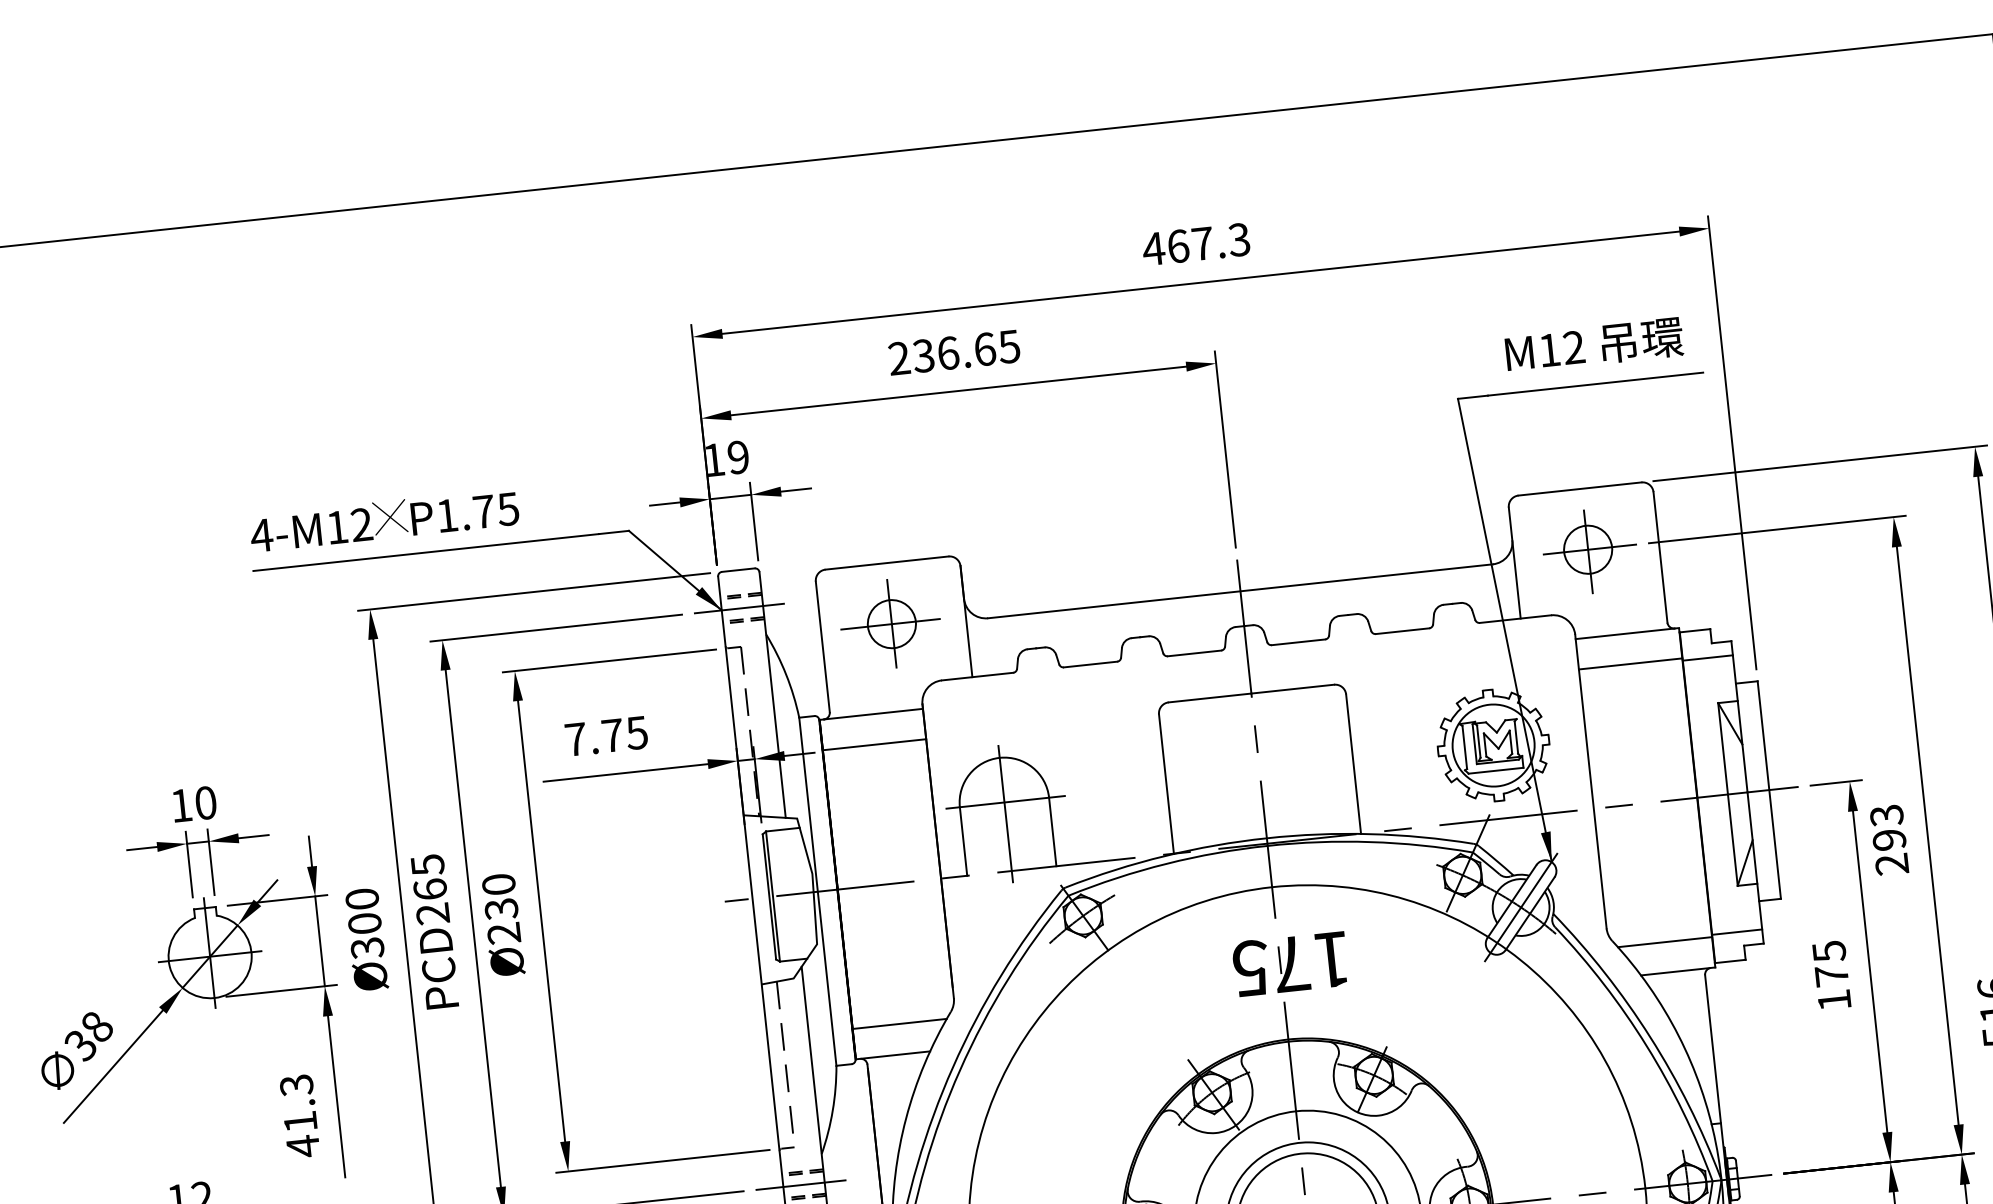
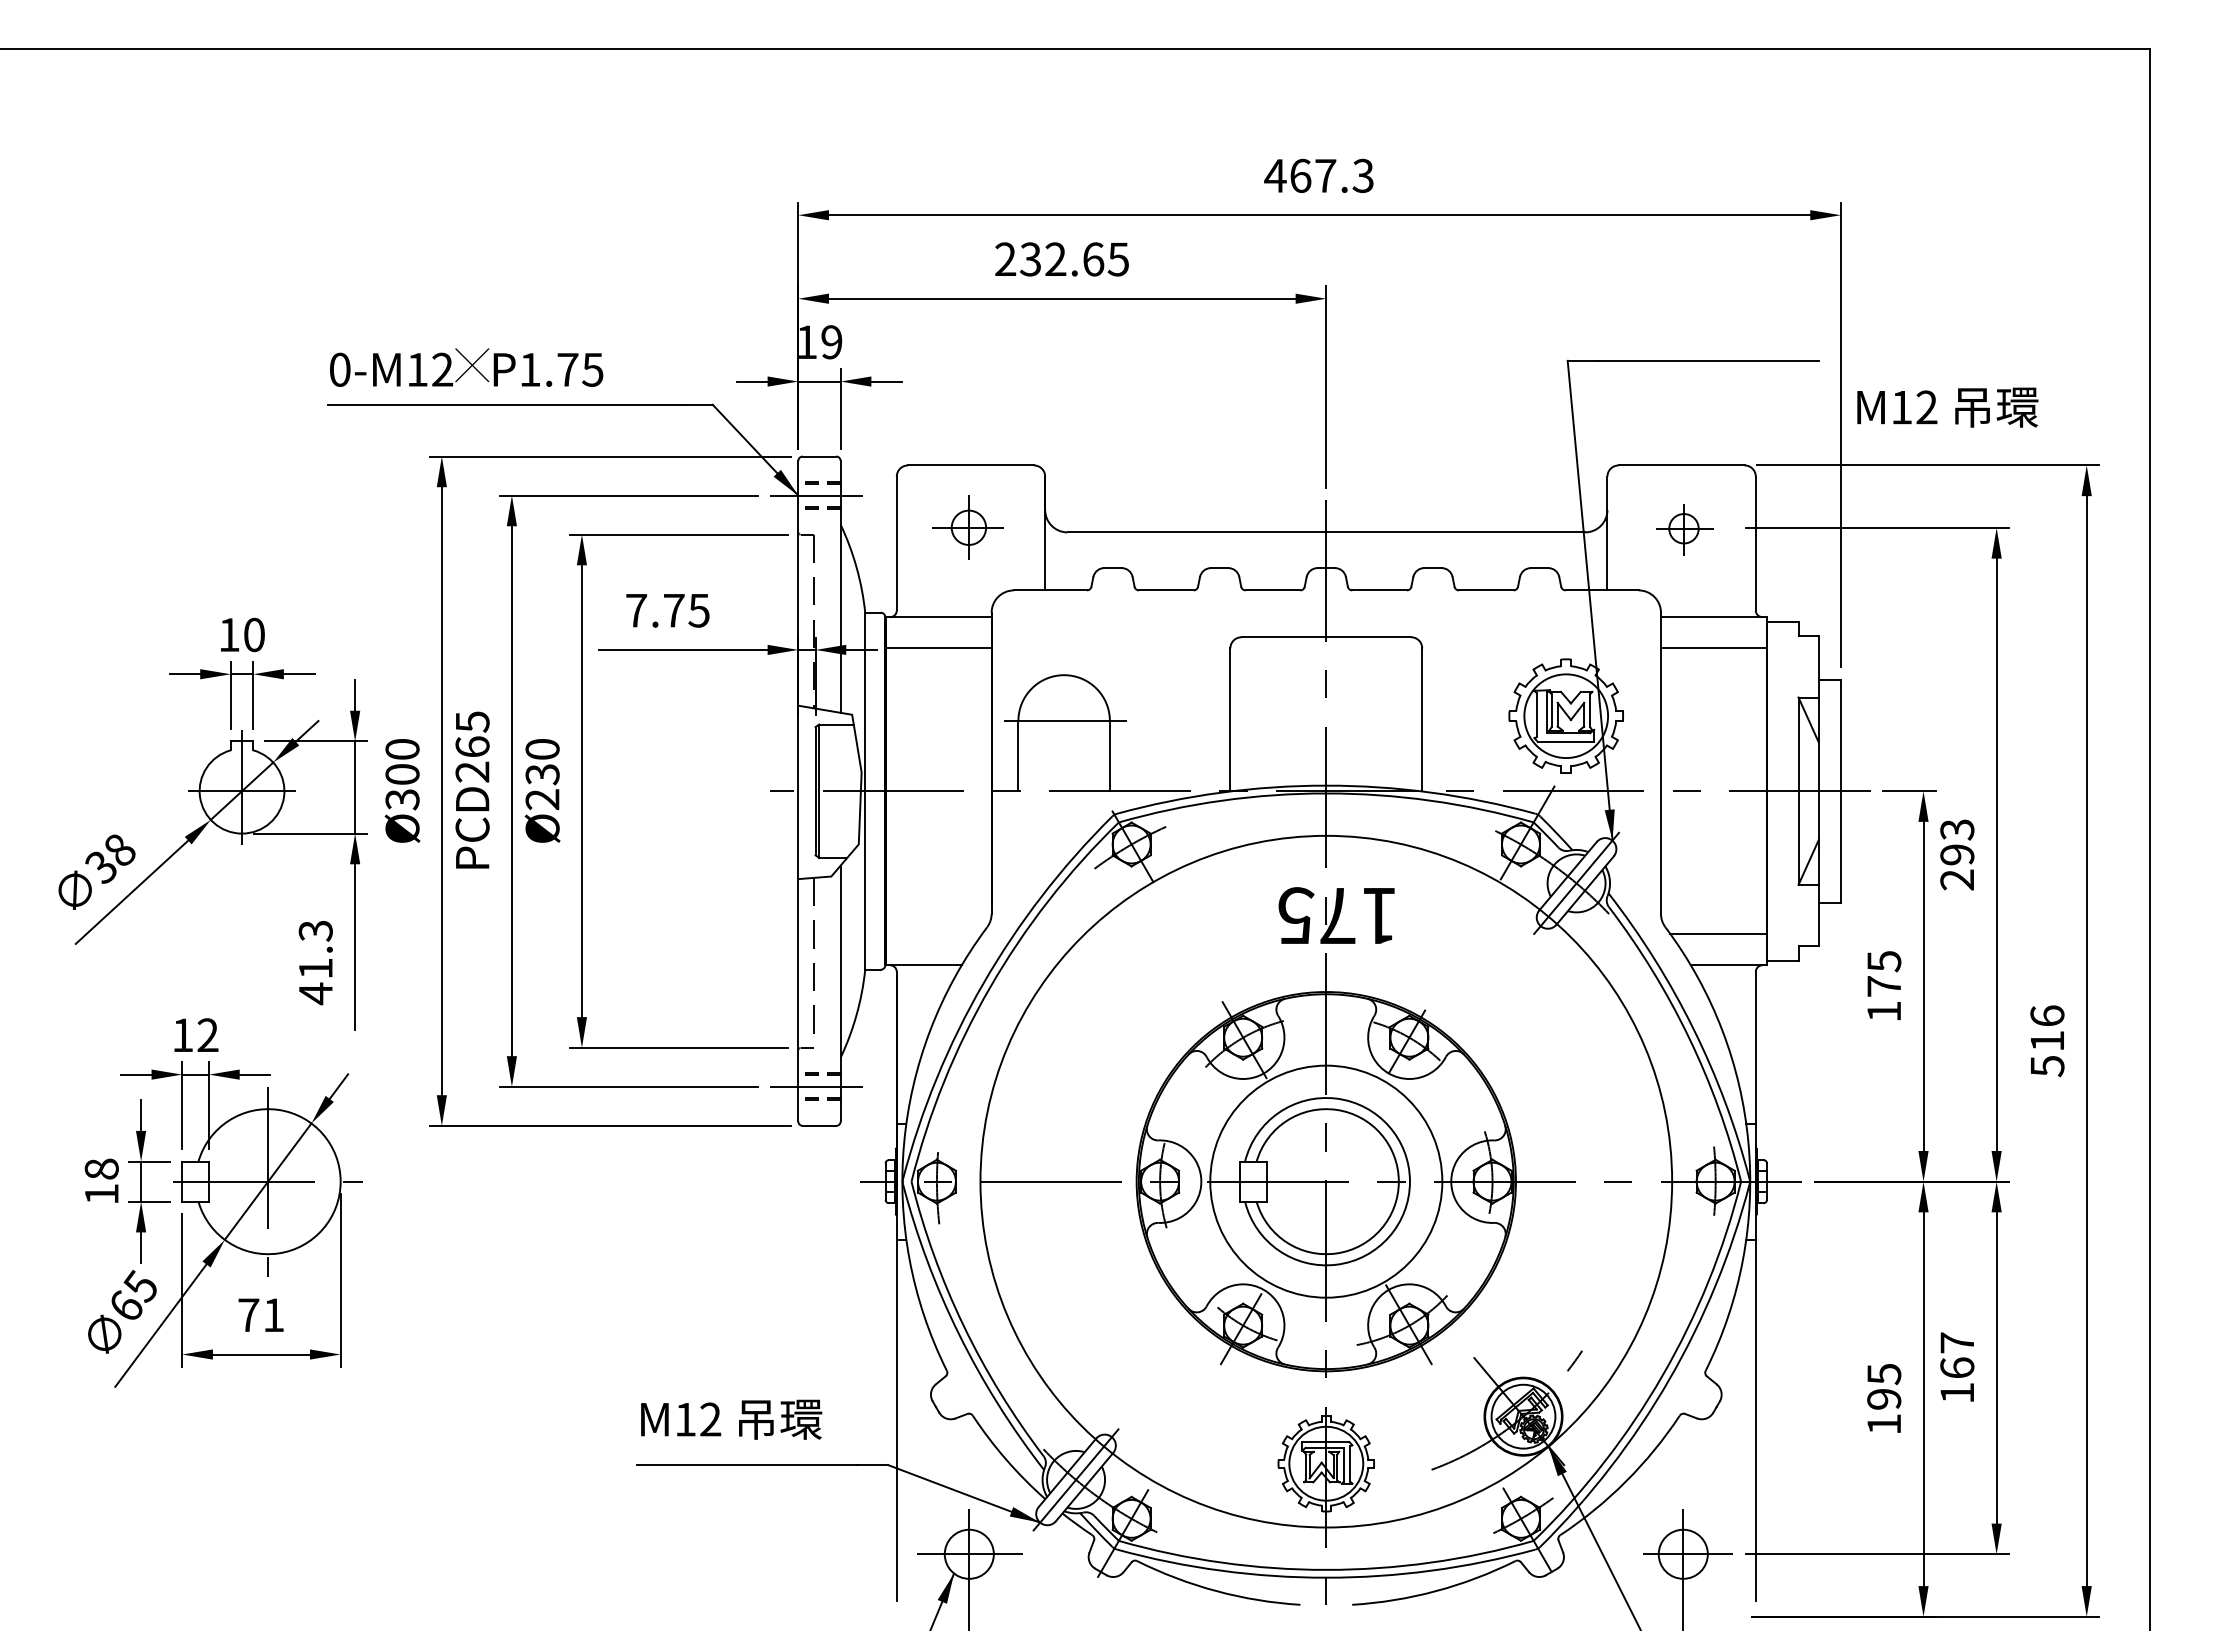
text: (1594, 345) -> (1947, 407), moved
text: (947, 353) -> (1055, 259), 236.65 -> 232.65
text: (261, 535) -> (339, 369), 4-M12 -> 0-M12
part: (1589, 551) -> (1684, 529), size x0.6
part: (890, 623) -> (967, 527), size x0.7
line: (1707, 657) -> (1792, 650), removed
line: (1006, 814) -> (1064, 733), removed
line: (1736, 931) -> (1792, 931), removed
line: (899, 1024) -> (933, 934), removed

